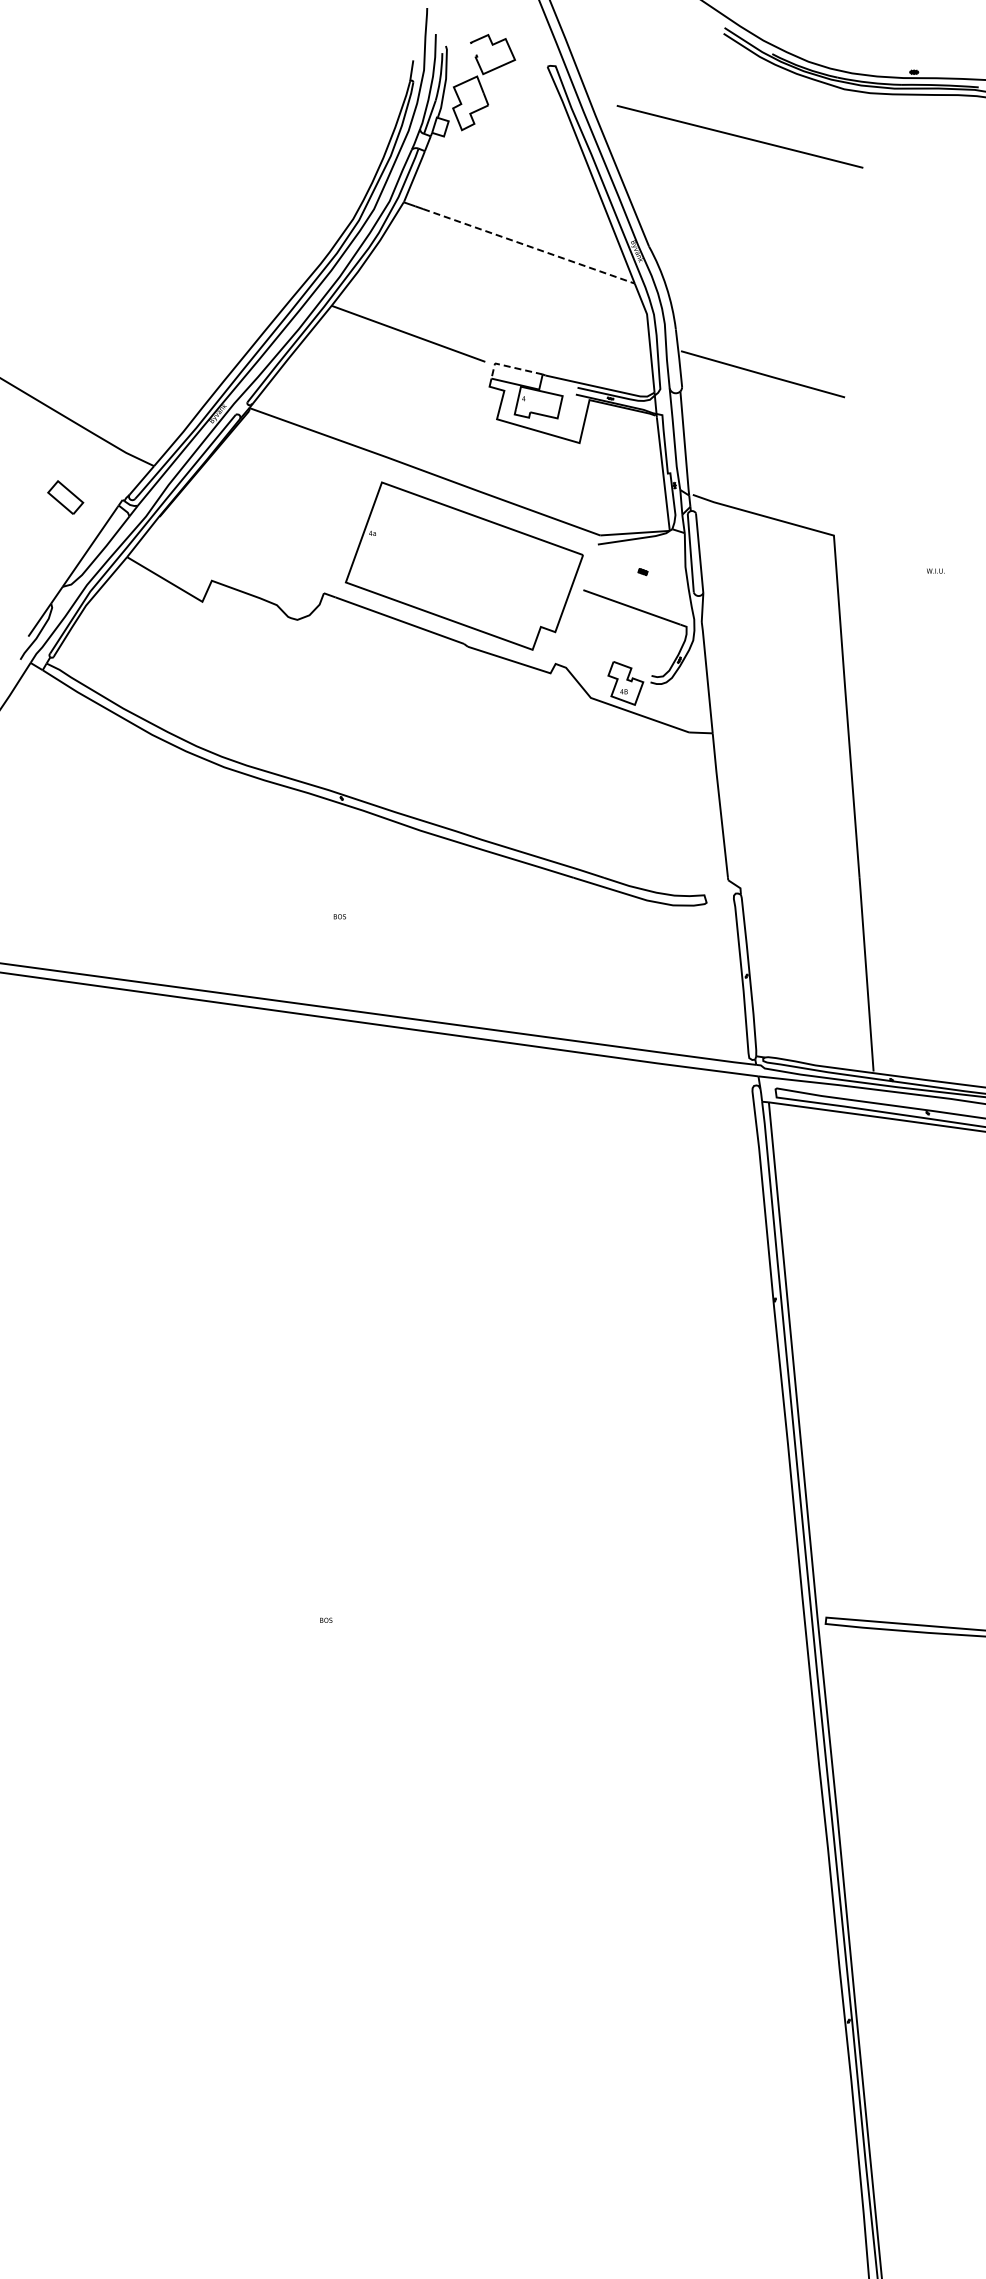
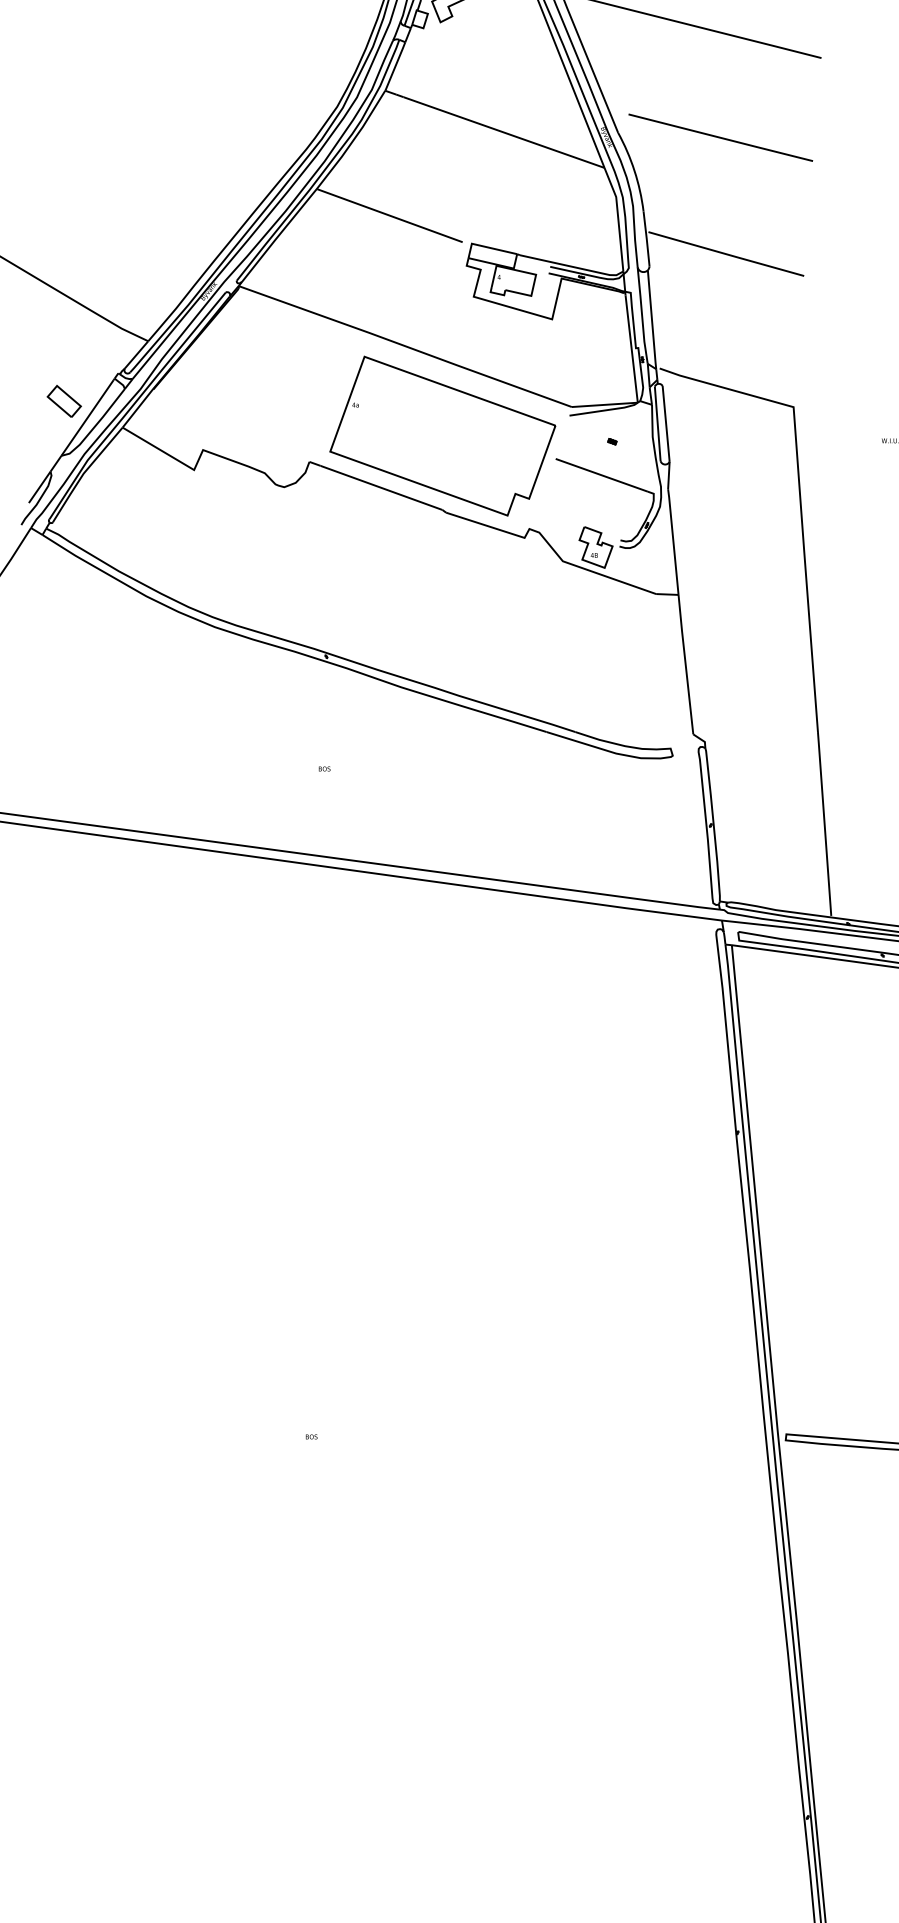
line: (529, 246) -> (504, 132), dashed -> solid
line: (757, 251) -> (721, 137), added
line: (510, 367) -> (486, 247), dashed -> solid
part: (65, 497) -> (64, 401), moved

